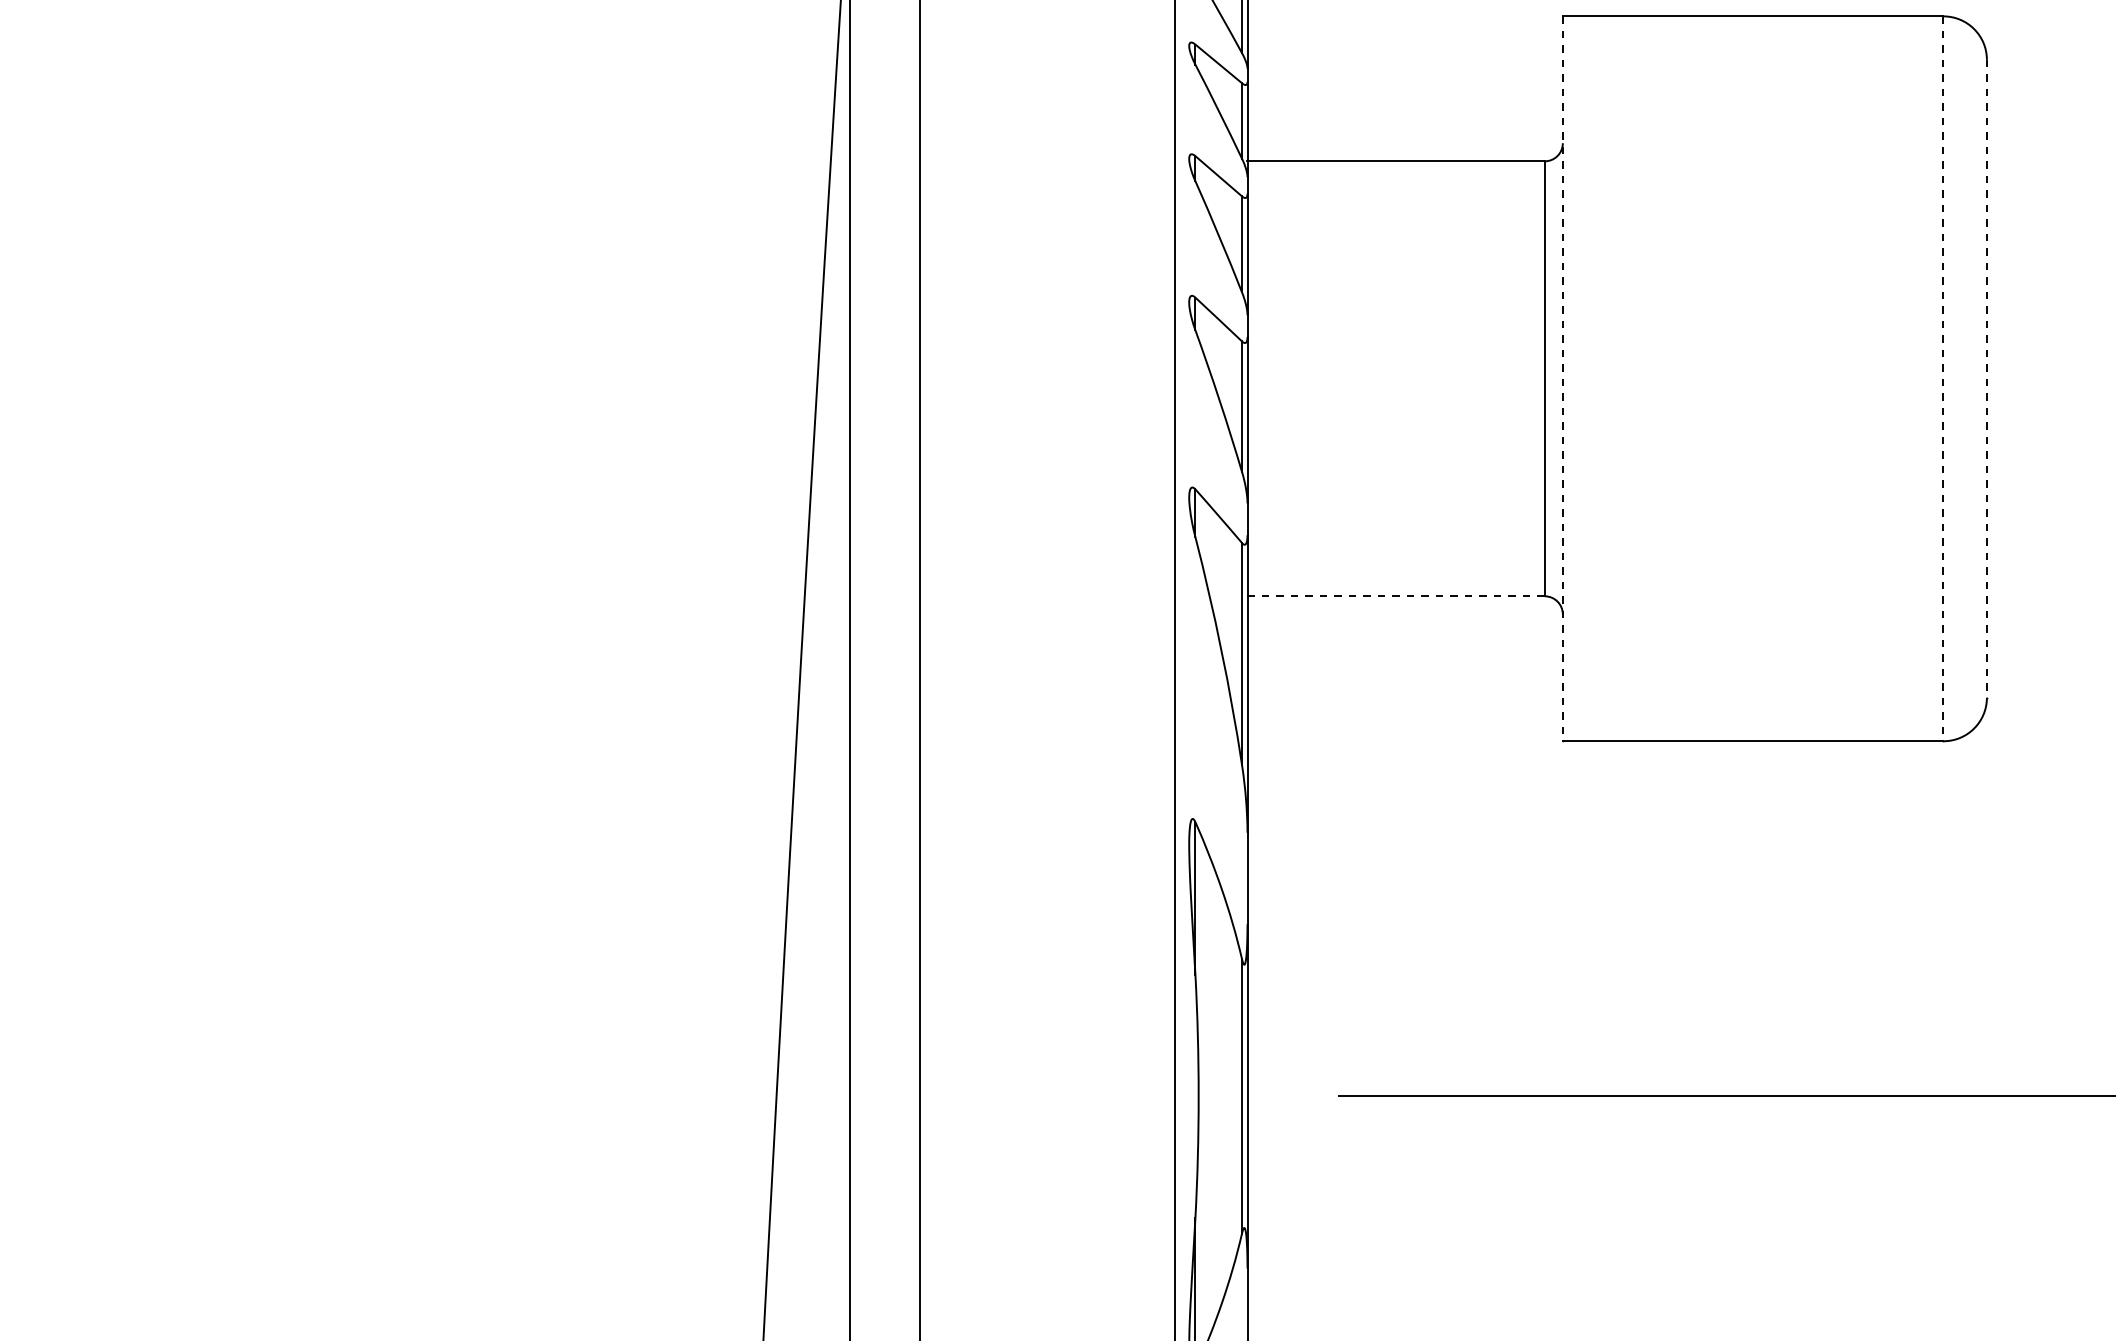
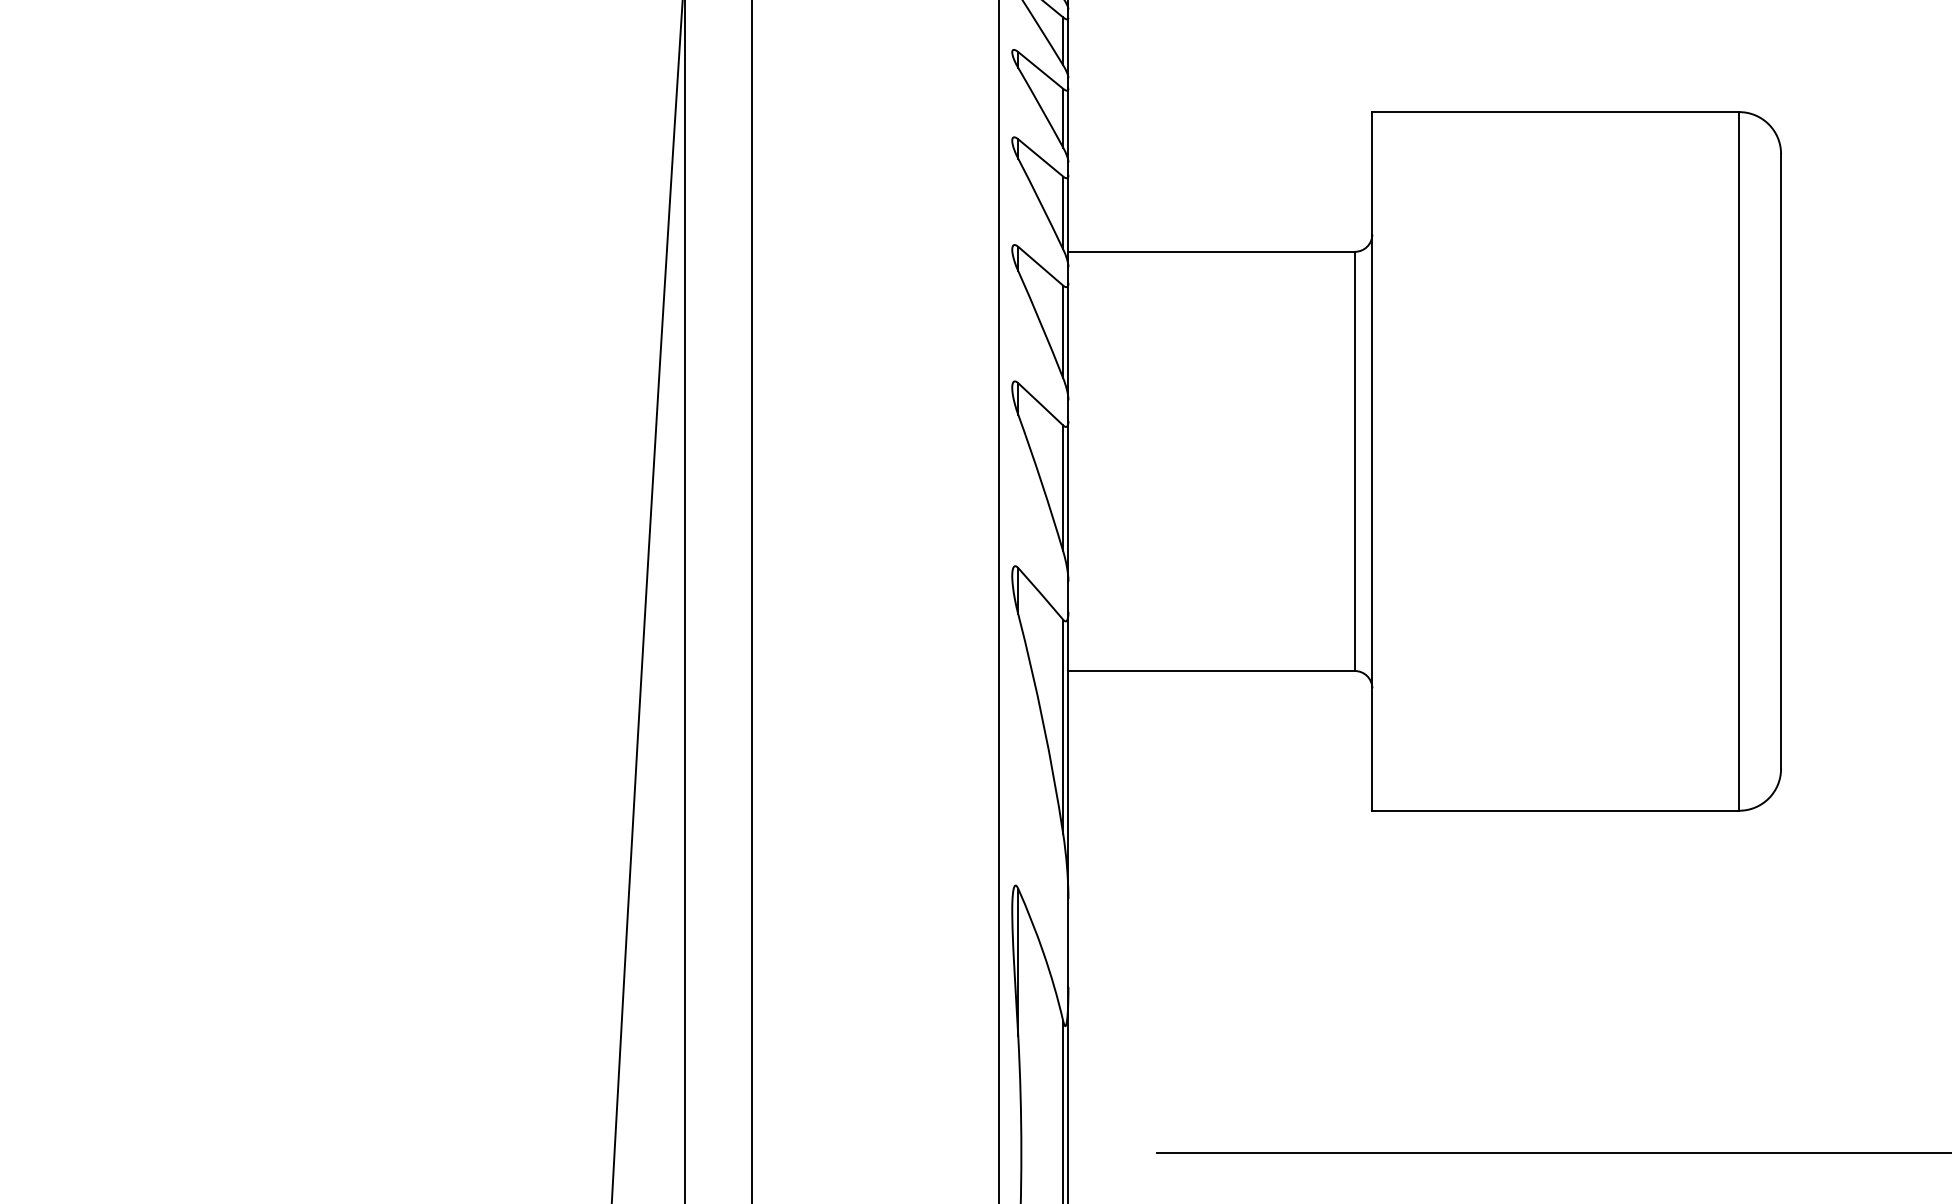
line: (1986, 378) -> (1780, 461), dashed -> solid
line: (1562, 379) -> (1372, 462), dashed -> solid
line: (1943, 379) -> (1739, 462), dashed -> solid
line: (1396, 596) -> (1212, 671), dashed -> solid

